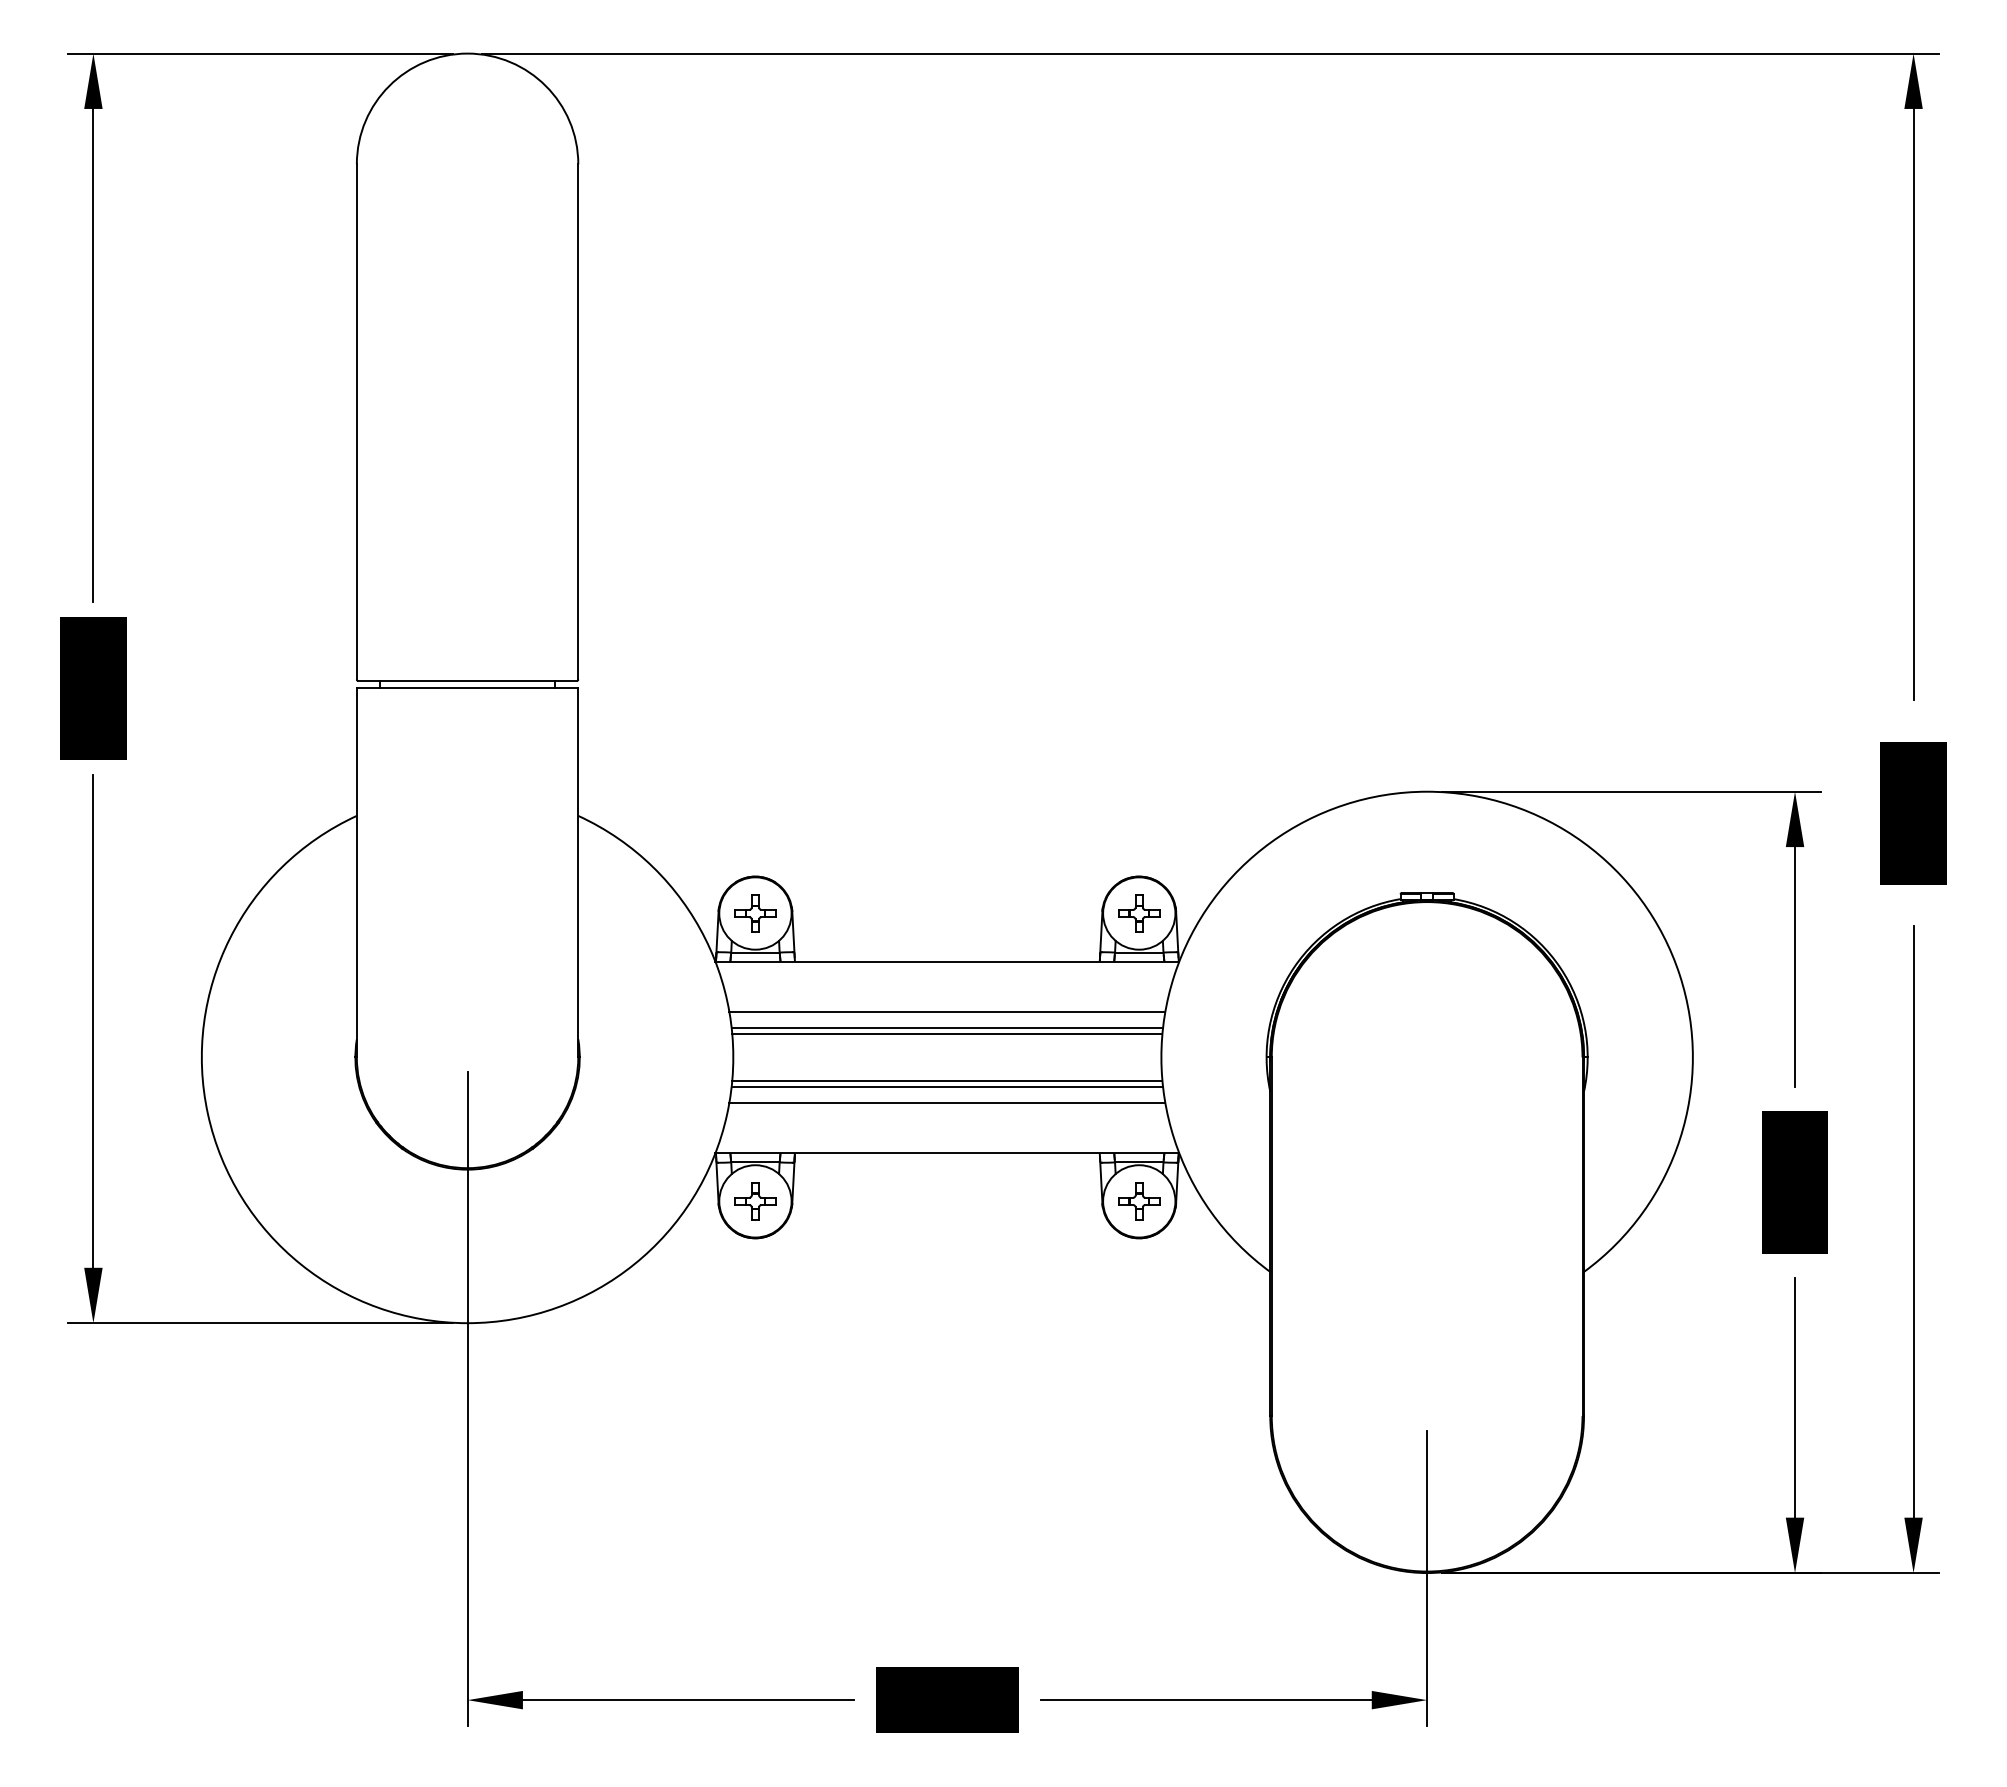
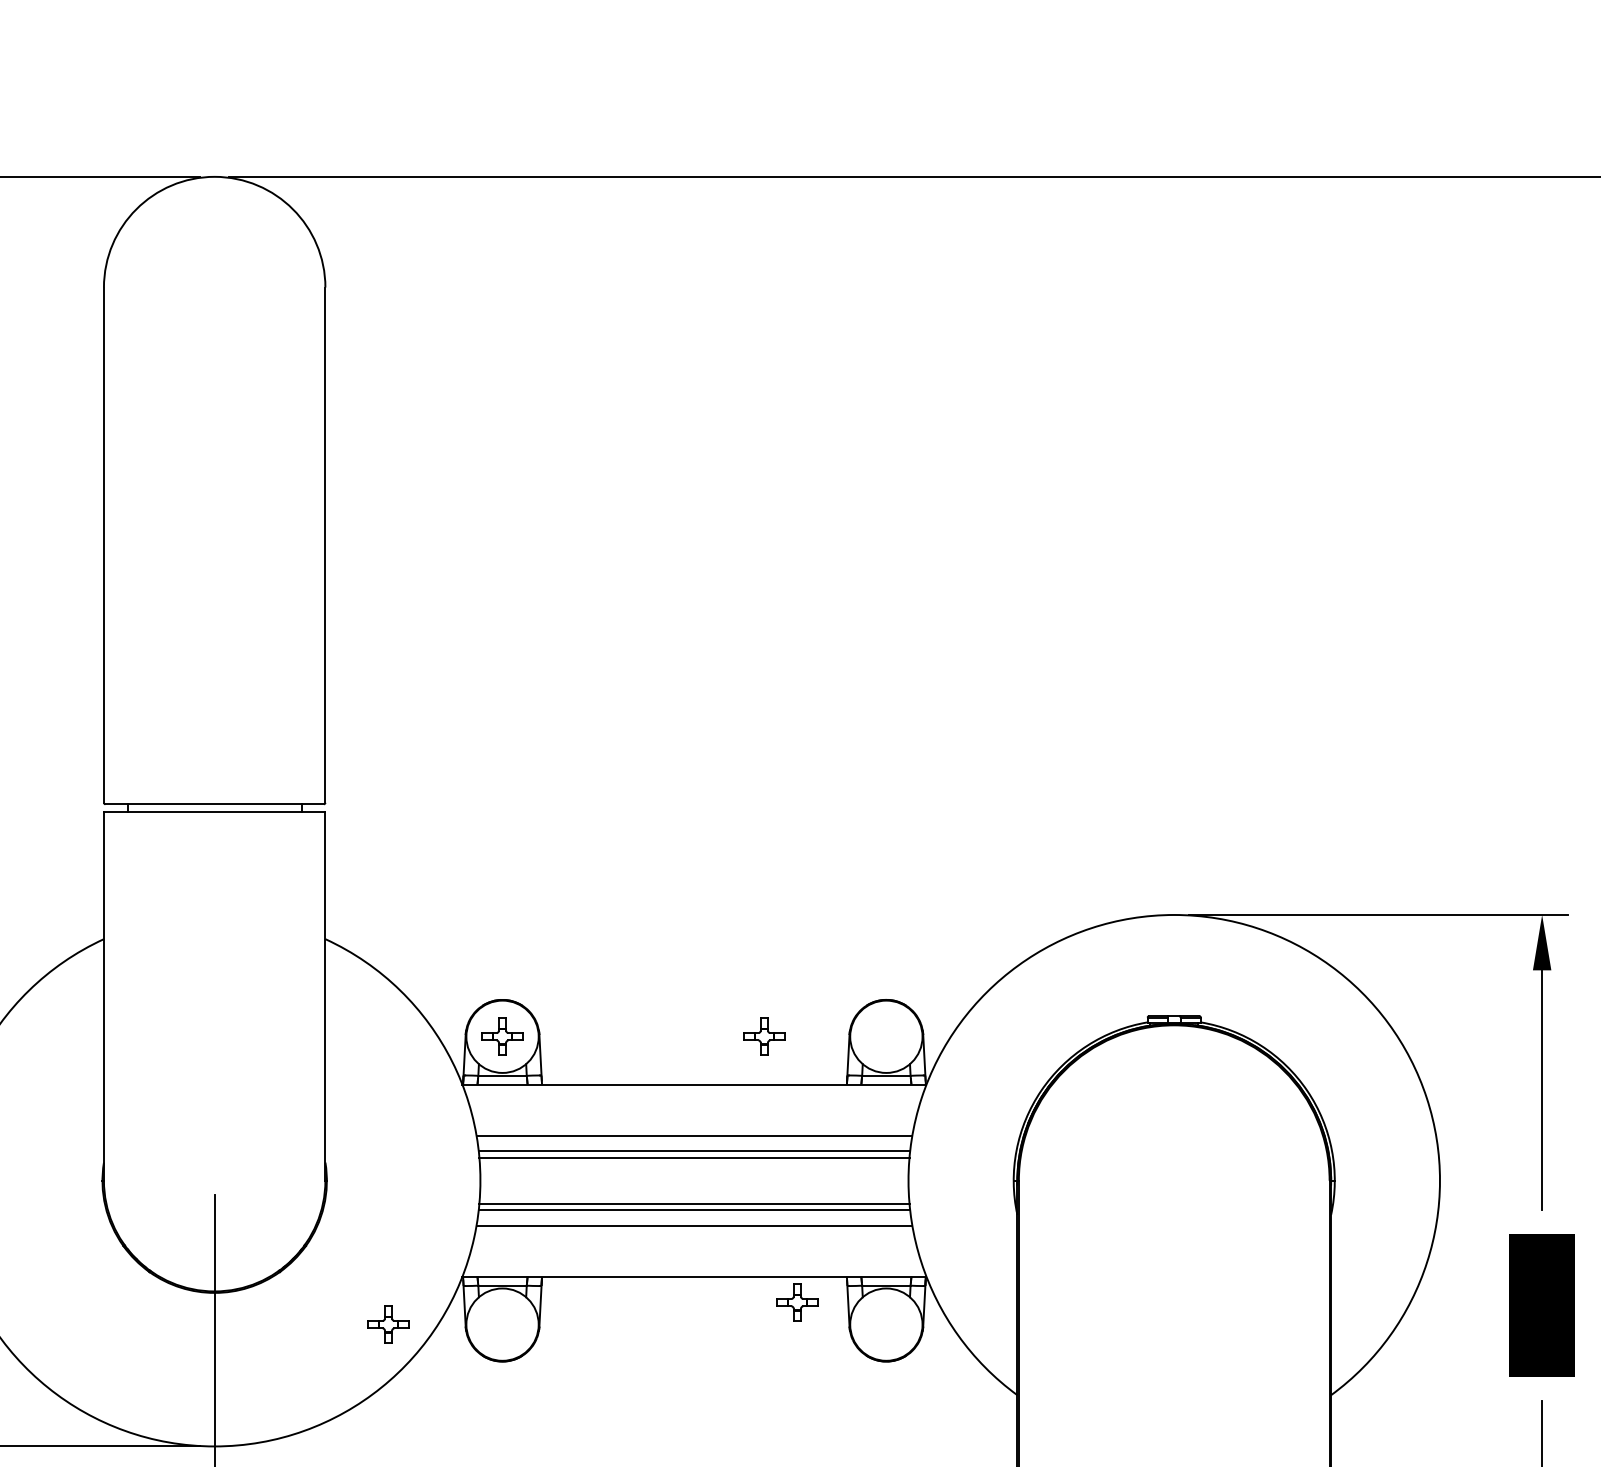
part: (1139, 913) -> (764, 1036), moved
part: (755, 1201) -> (388, 1324), moved
part: (1139, 1201) -> (797, 1302), moved

